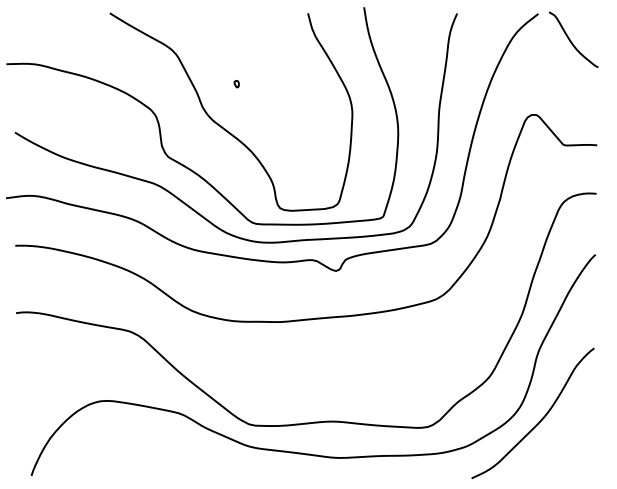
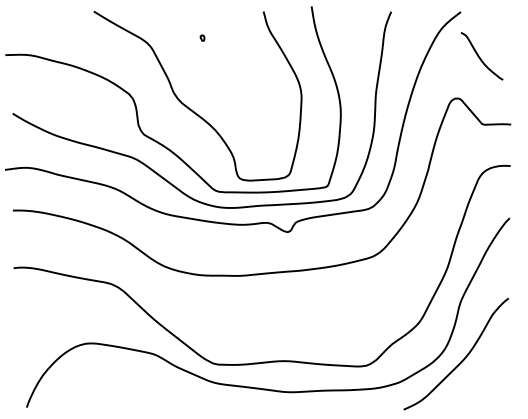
curve: (571, 41) -> (480, 57), moved
part: (236, 83) -> (202, 37), moved

